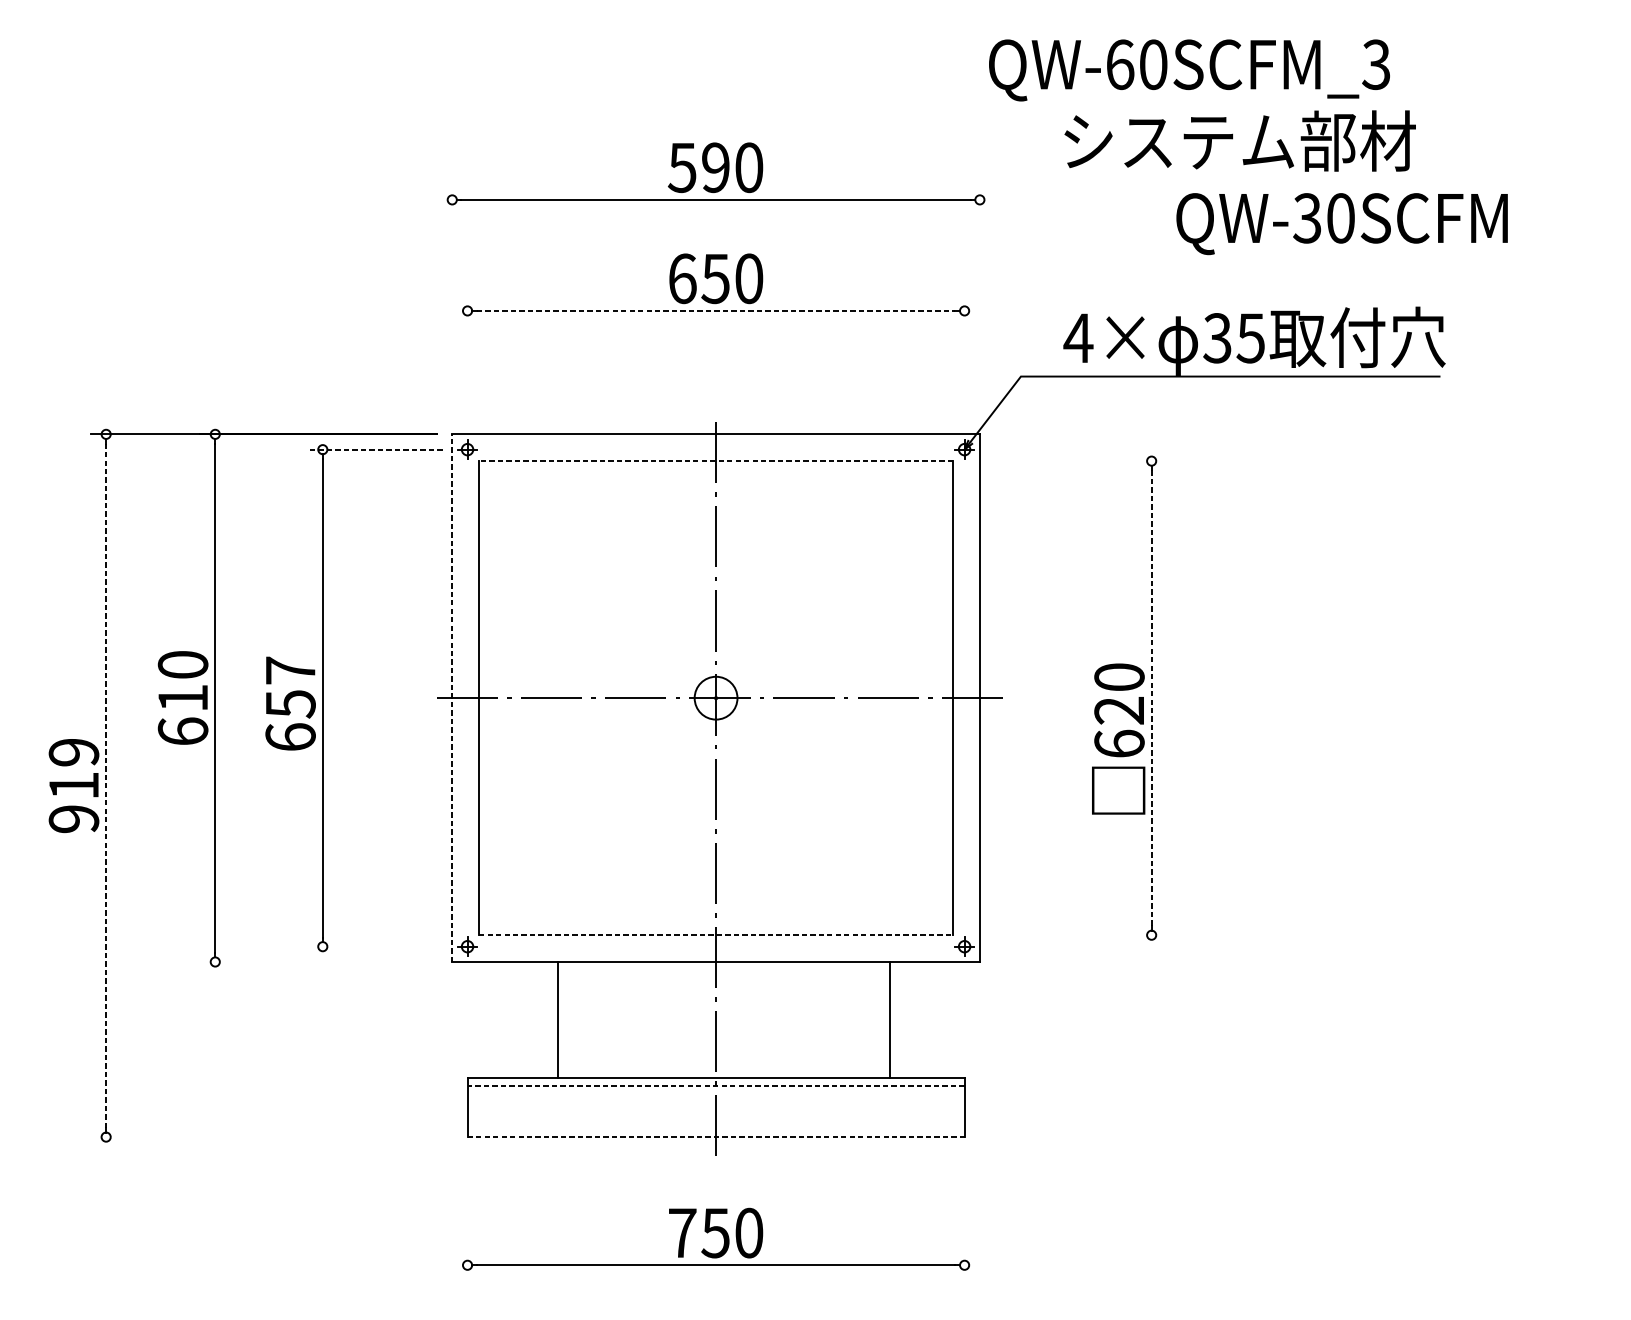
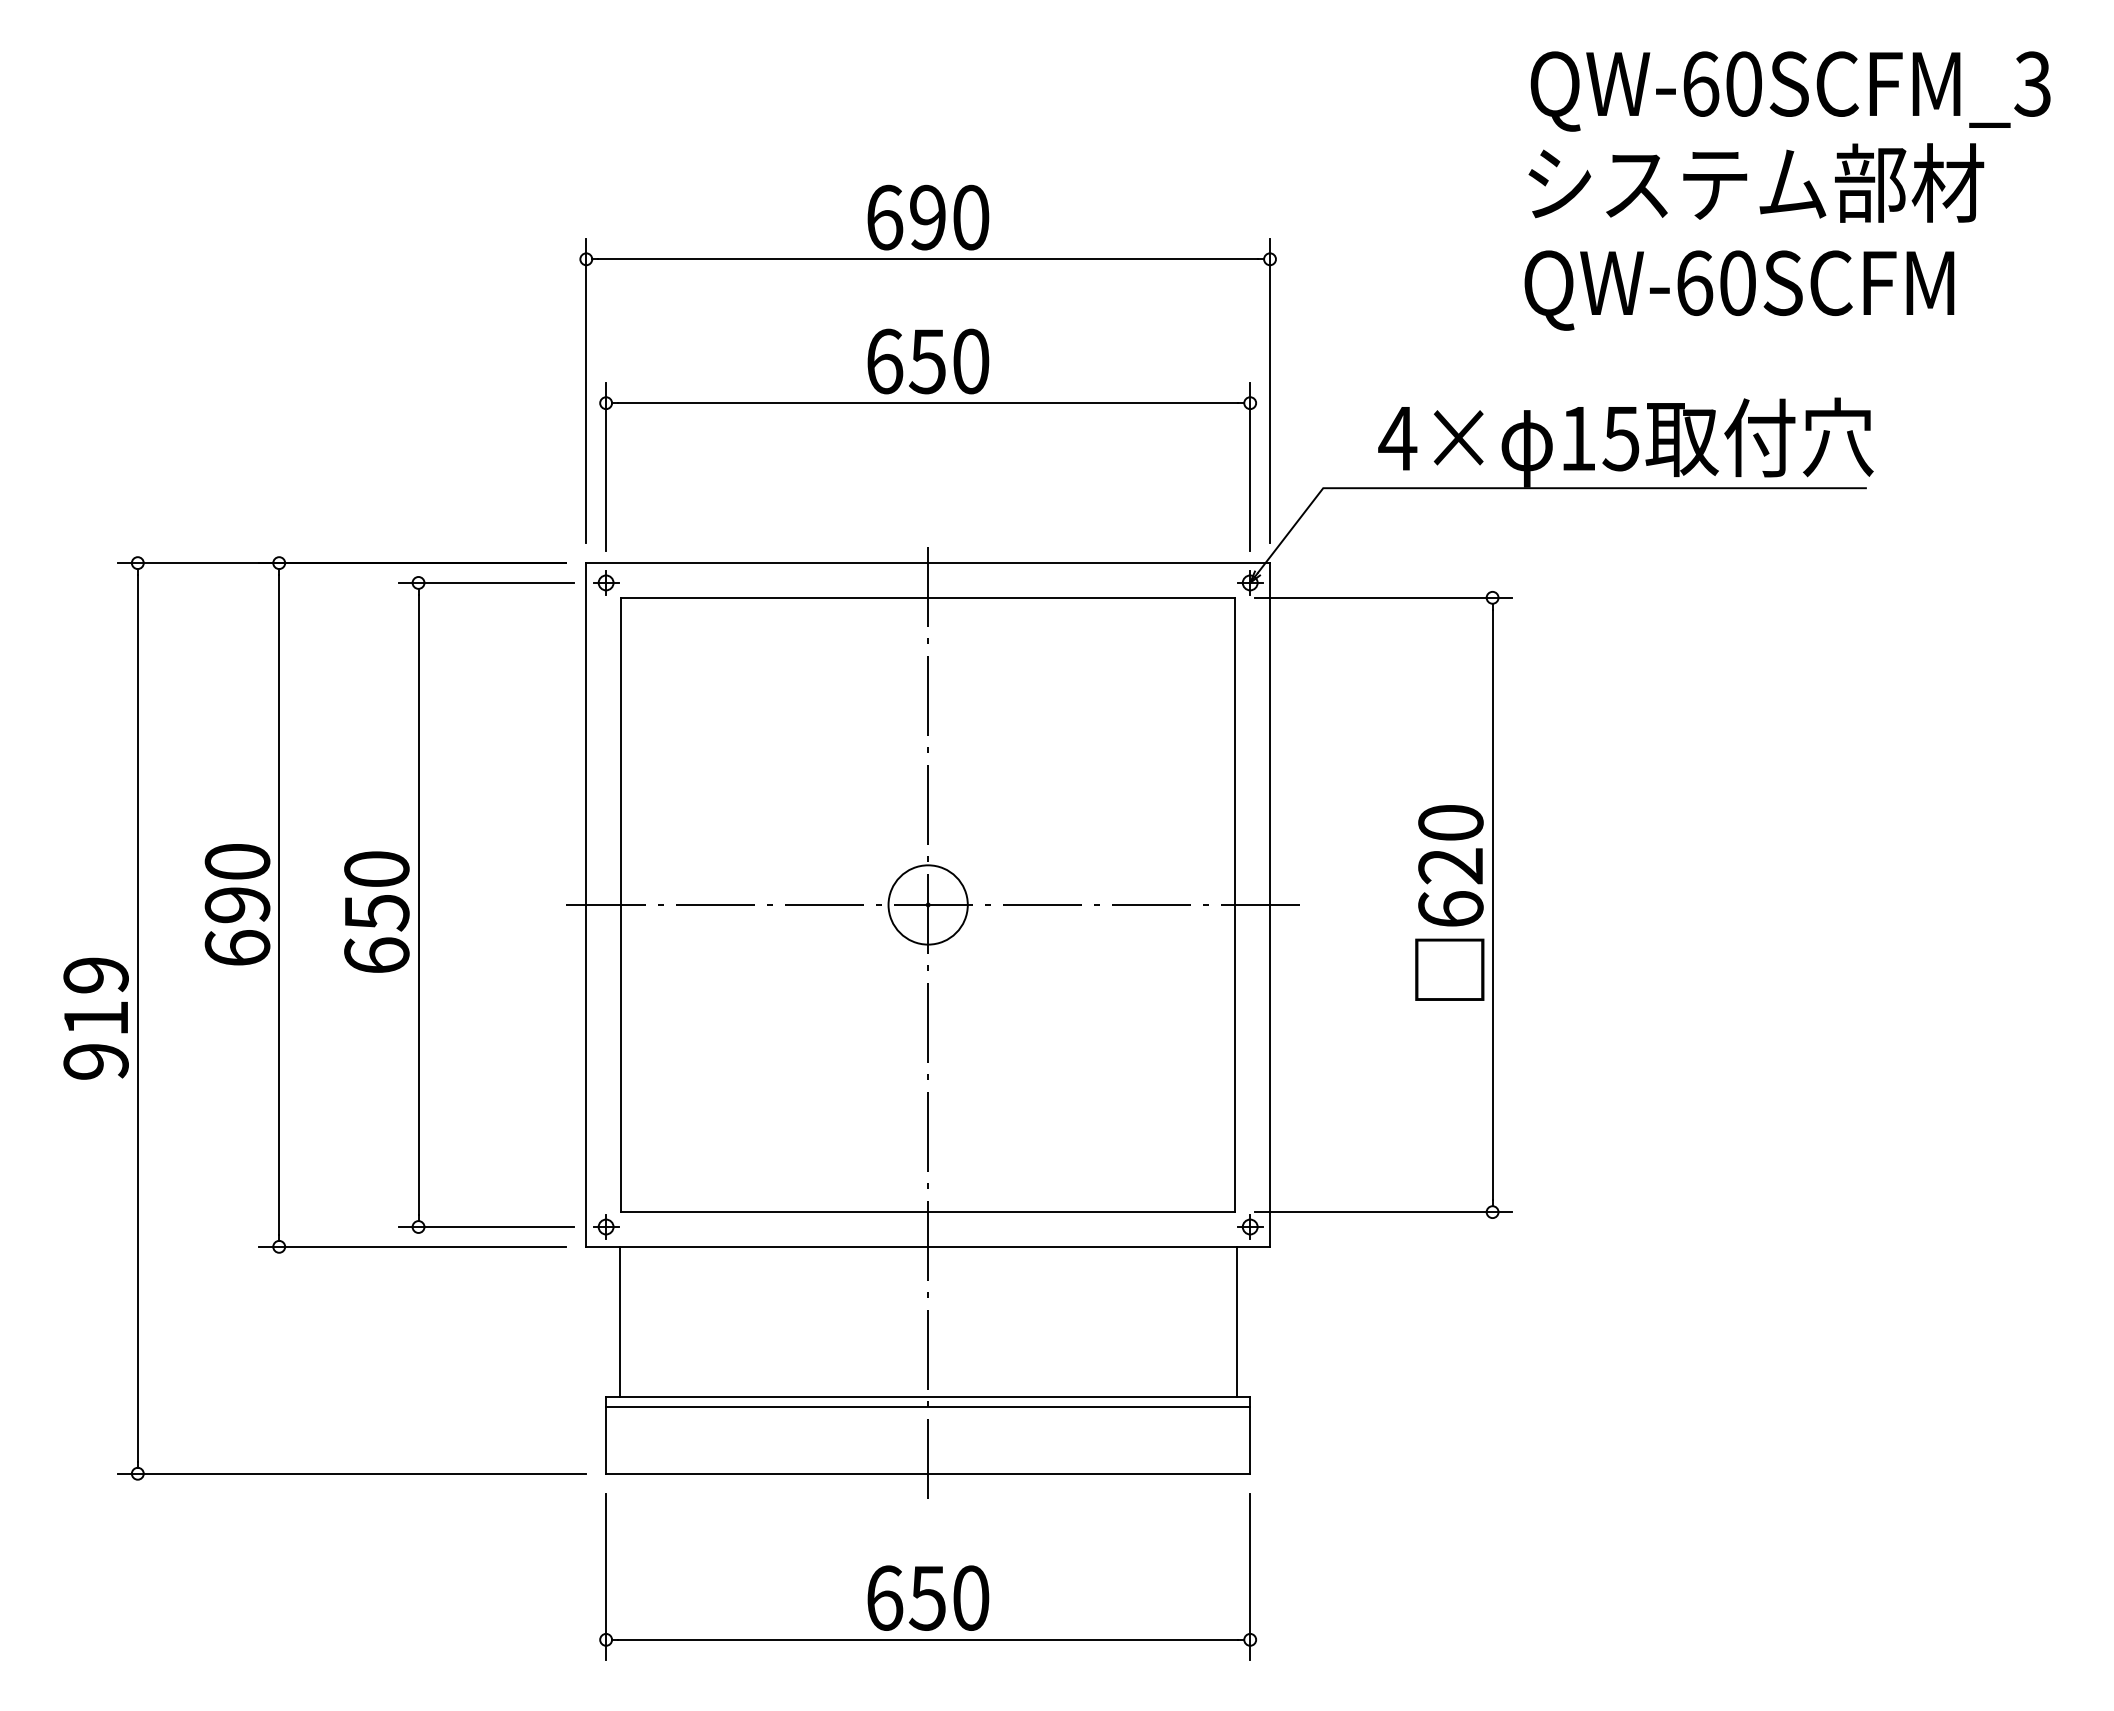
text: (1189, 70) -> (1790, 91), moved
text: (1240, 140) -> (1756, 182), moved
text: (682, 167) -> (884, 217), 590 -> 690
text: (1307, 218) -> (1694, 283), QW-30SCFM -> QW-60SCFM
line: (452, 301) -> (586, 391), added
line: (980, 301) -> (1270, 391), added
line: (716, 311) -> (928, 403), dashed -> solid
text: (1217, 338) -> (1577, 438), 35 -> 15
line: (467, 359) -> (606, 466), added
line: (964, 359) -> (1250, 466), added
line: (375, 449) -> (486, 582), dashed -> solid
line: (715, 460) -> (927, 597), dashed -> solid
line: (1067, 460) -> (1383, 597), added
text: (290, 670) -> (376, 868), 657 -> 650
line: (452, 697) -> (586, 904), dashed -> solid
circle: (715, 697) -> (927, 904), size x1.43
text: (183, 698) -> (237, 905), 610 -> 690
line: (1151, 698) -> (1492, 905), dashed -> solid
text: (1118, 738) -> (1449, 902), moved
line: (105, 785) -> (137, 1018), dashed -> solid
line: (716, 935) -> (928, 1212), dashed -> solid
line: (1067, 935) -> (1383, 1212), added
line: (374, 947) -> (485, 1227), added
line: (318, 961) -> (412, 1246), added
line: (558, 1019) -> (619, 1321), moved
line: (889, 1019) -> (1236, 1321), moved
line: (715, 1085) -> (927, 1406), dashed -> solid
line: (271, 1136) -> (352, 1473), added
line: (716, 1136) -> (928, 1473), dashed -> solid
line: (467, 1216) -> (606, 1576), added
line: (964, 1216) -> (1250, 1576), added
text: (683, 1232) -> (885, 1597), 750 -> 650

